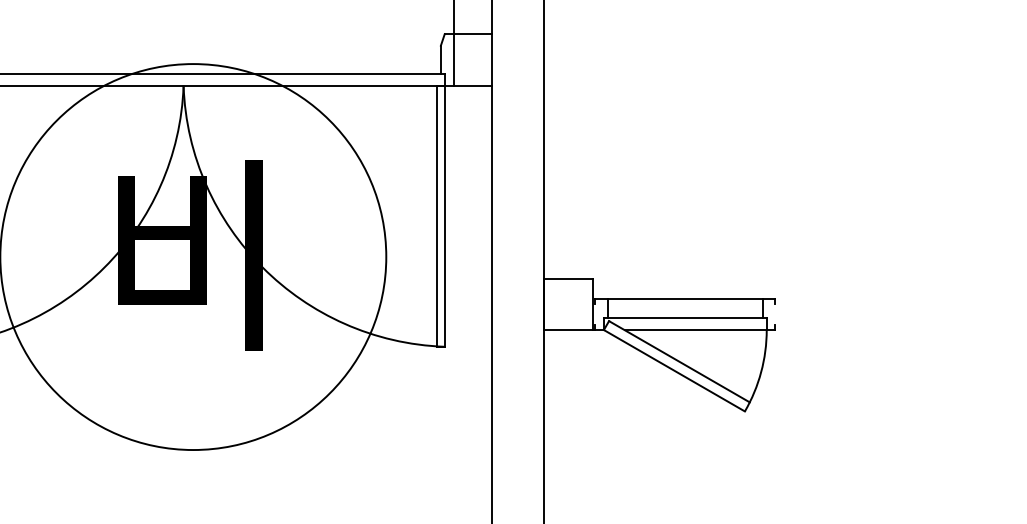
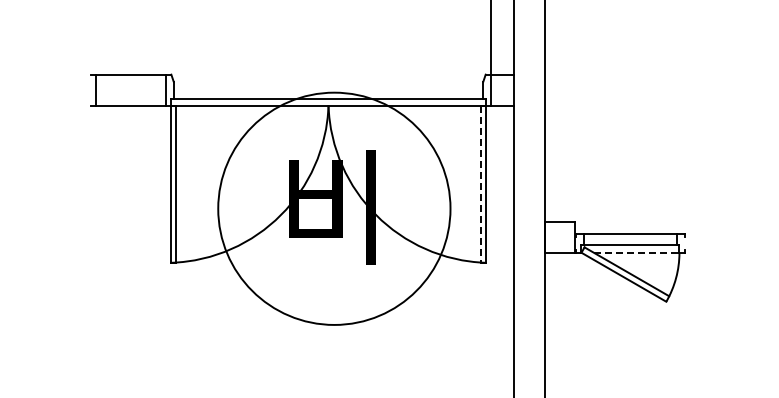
line: (437, 216) -> (481, 184), solid -> dashed
line: (695, 329) -> (636, 252), solid -> dashed

